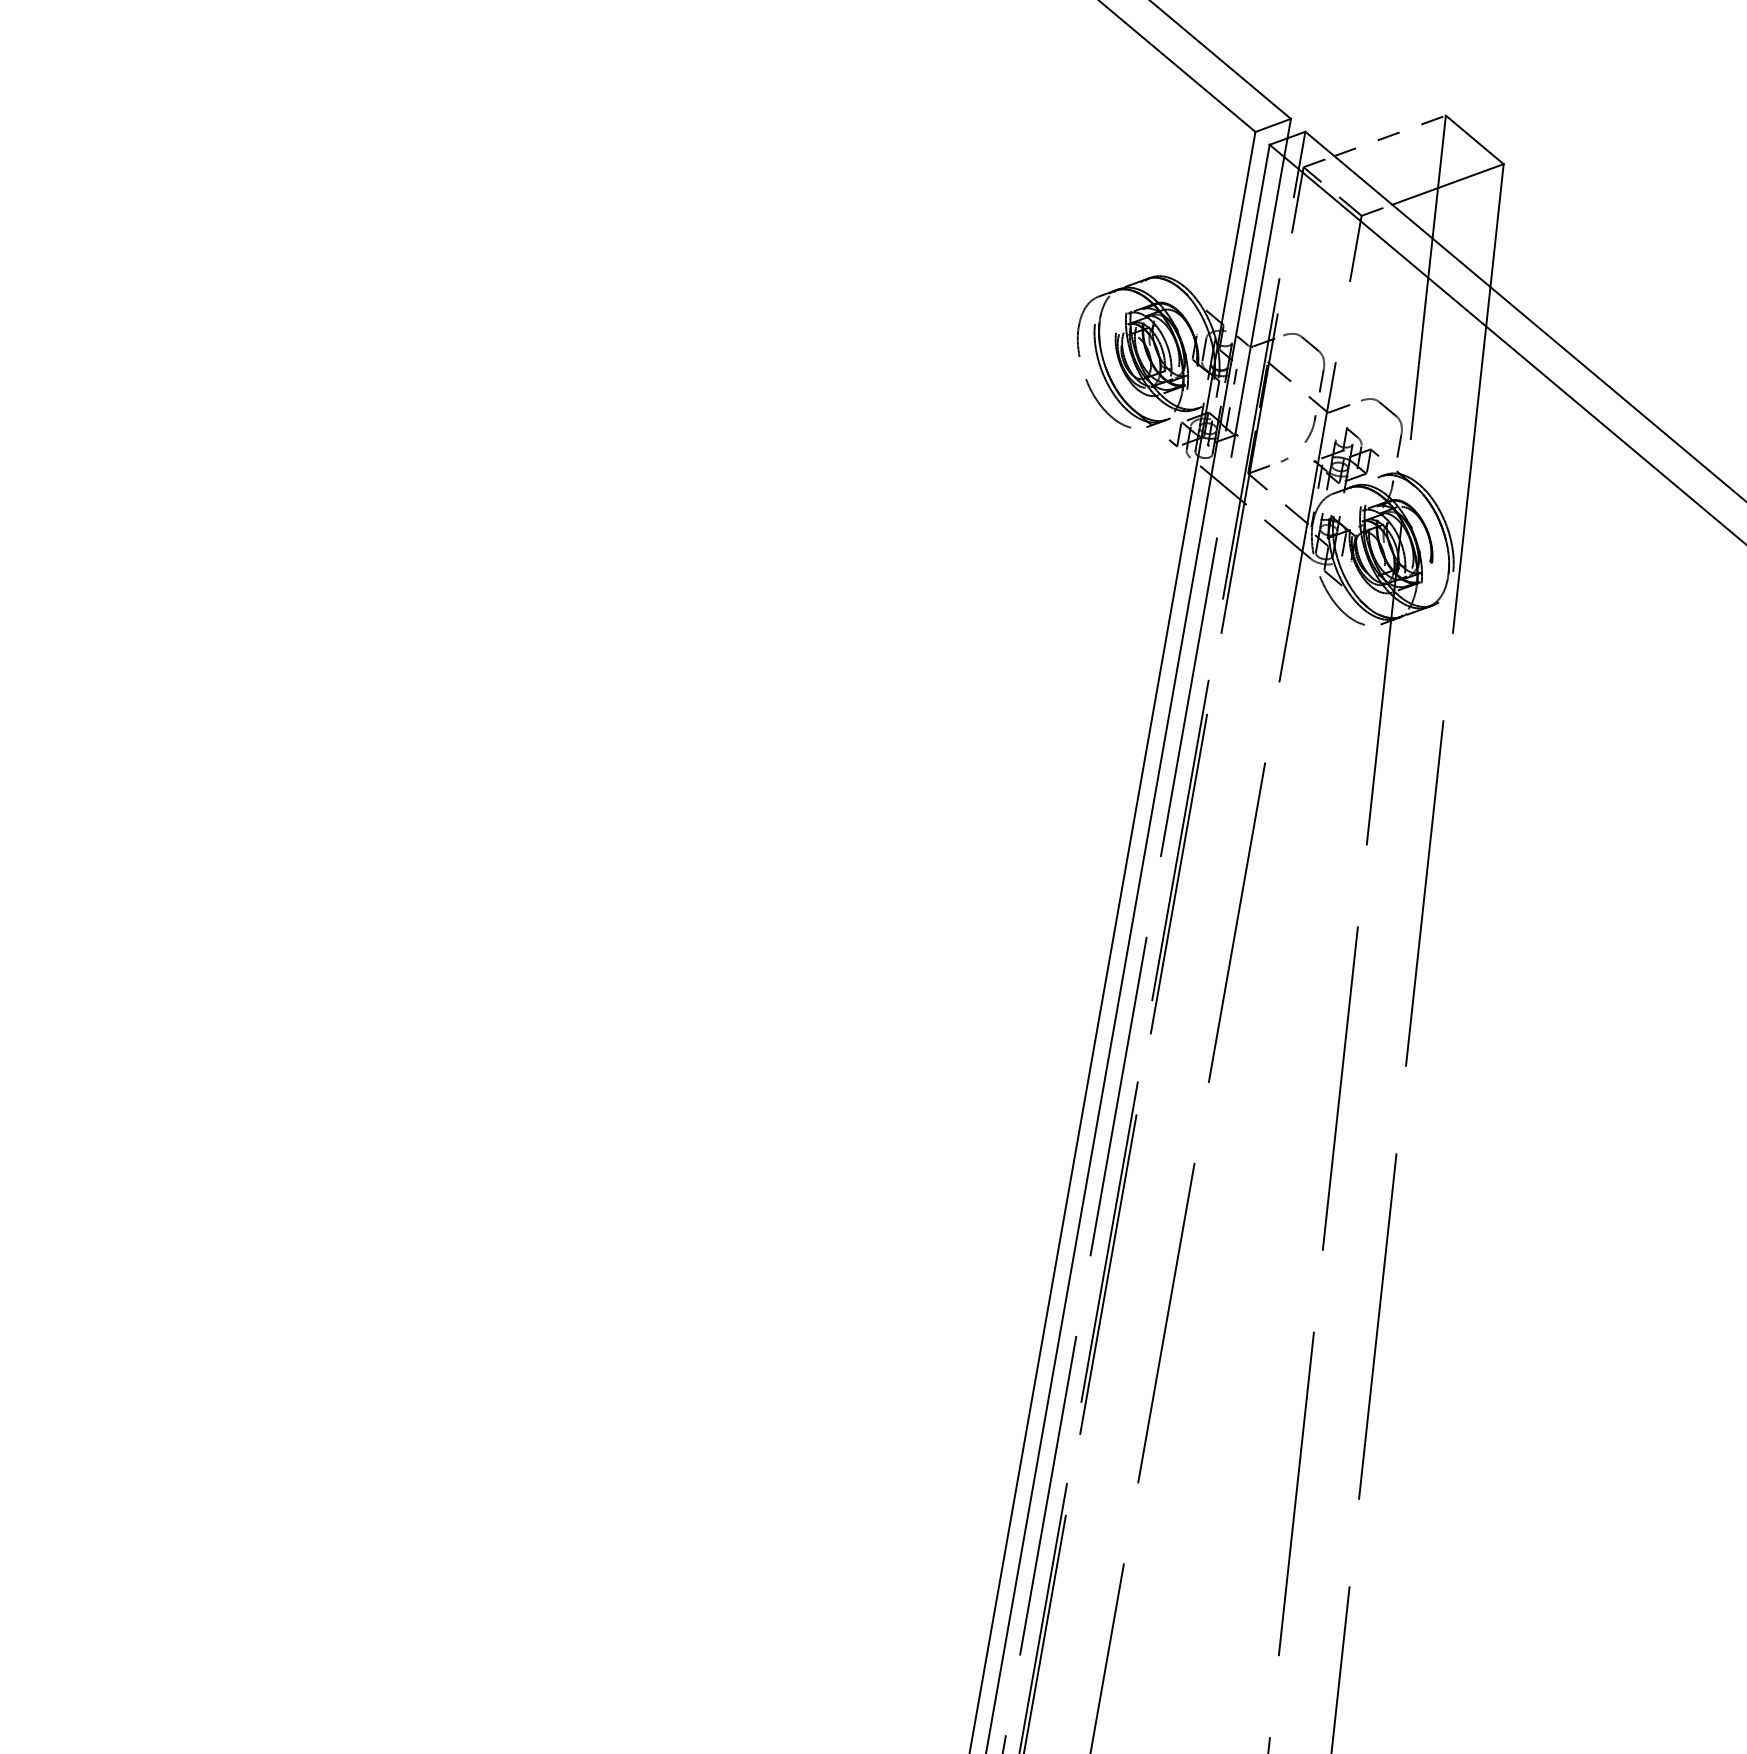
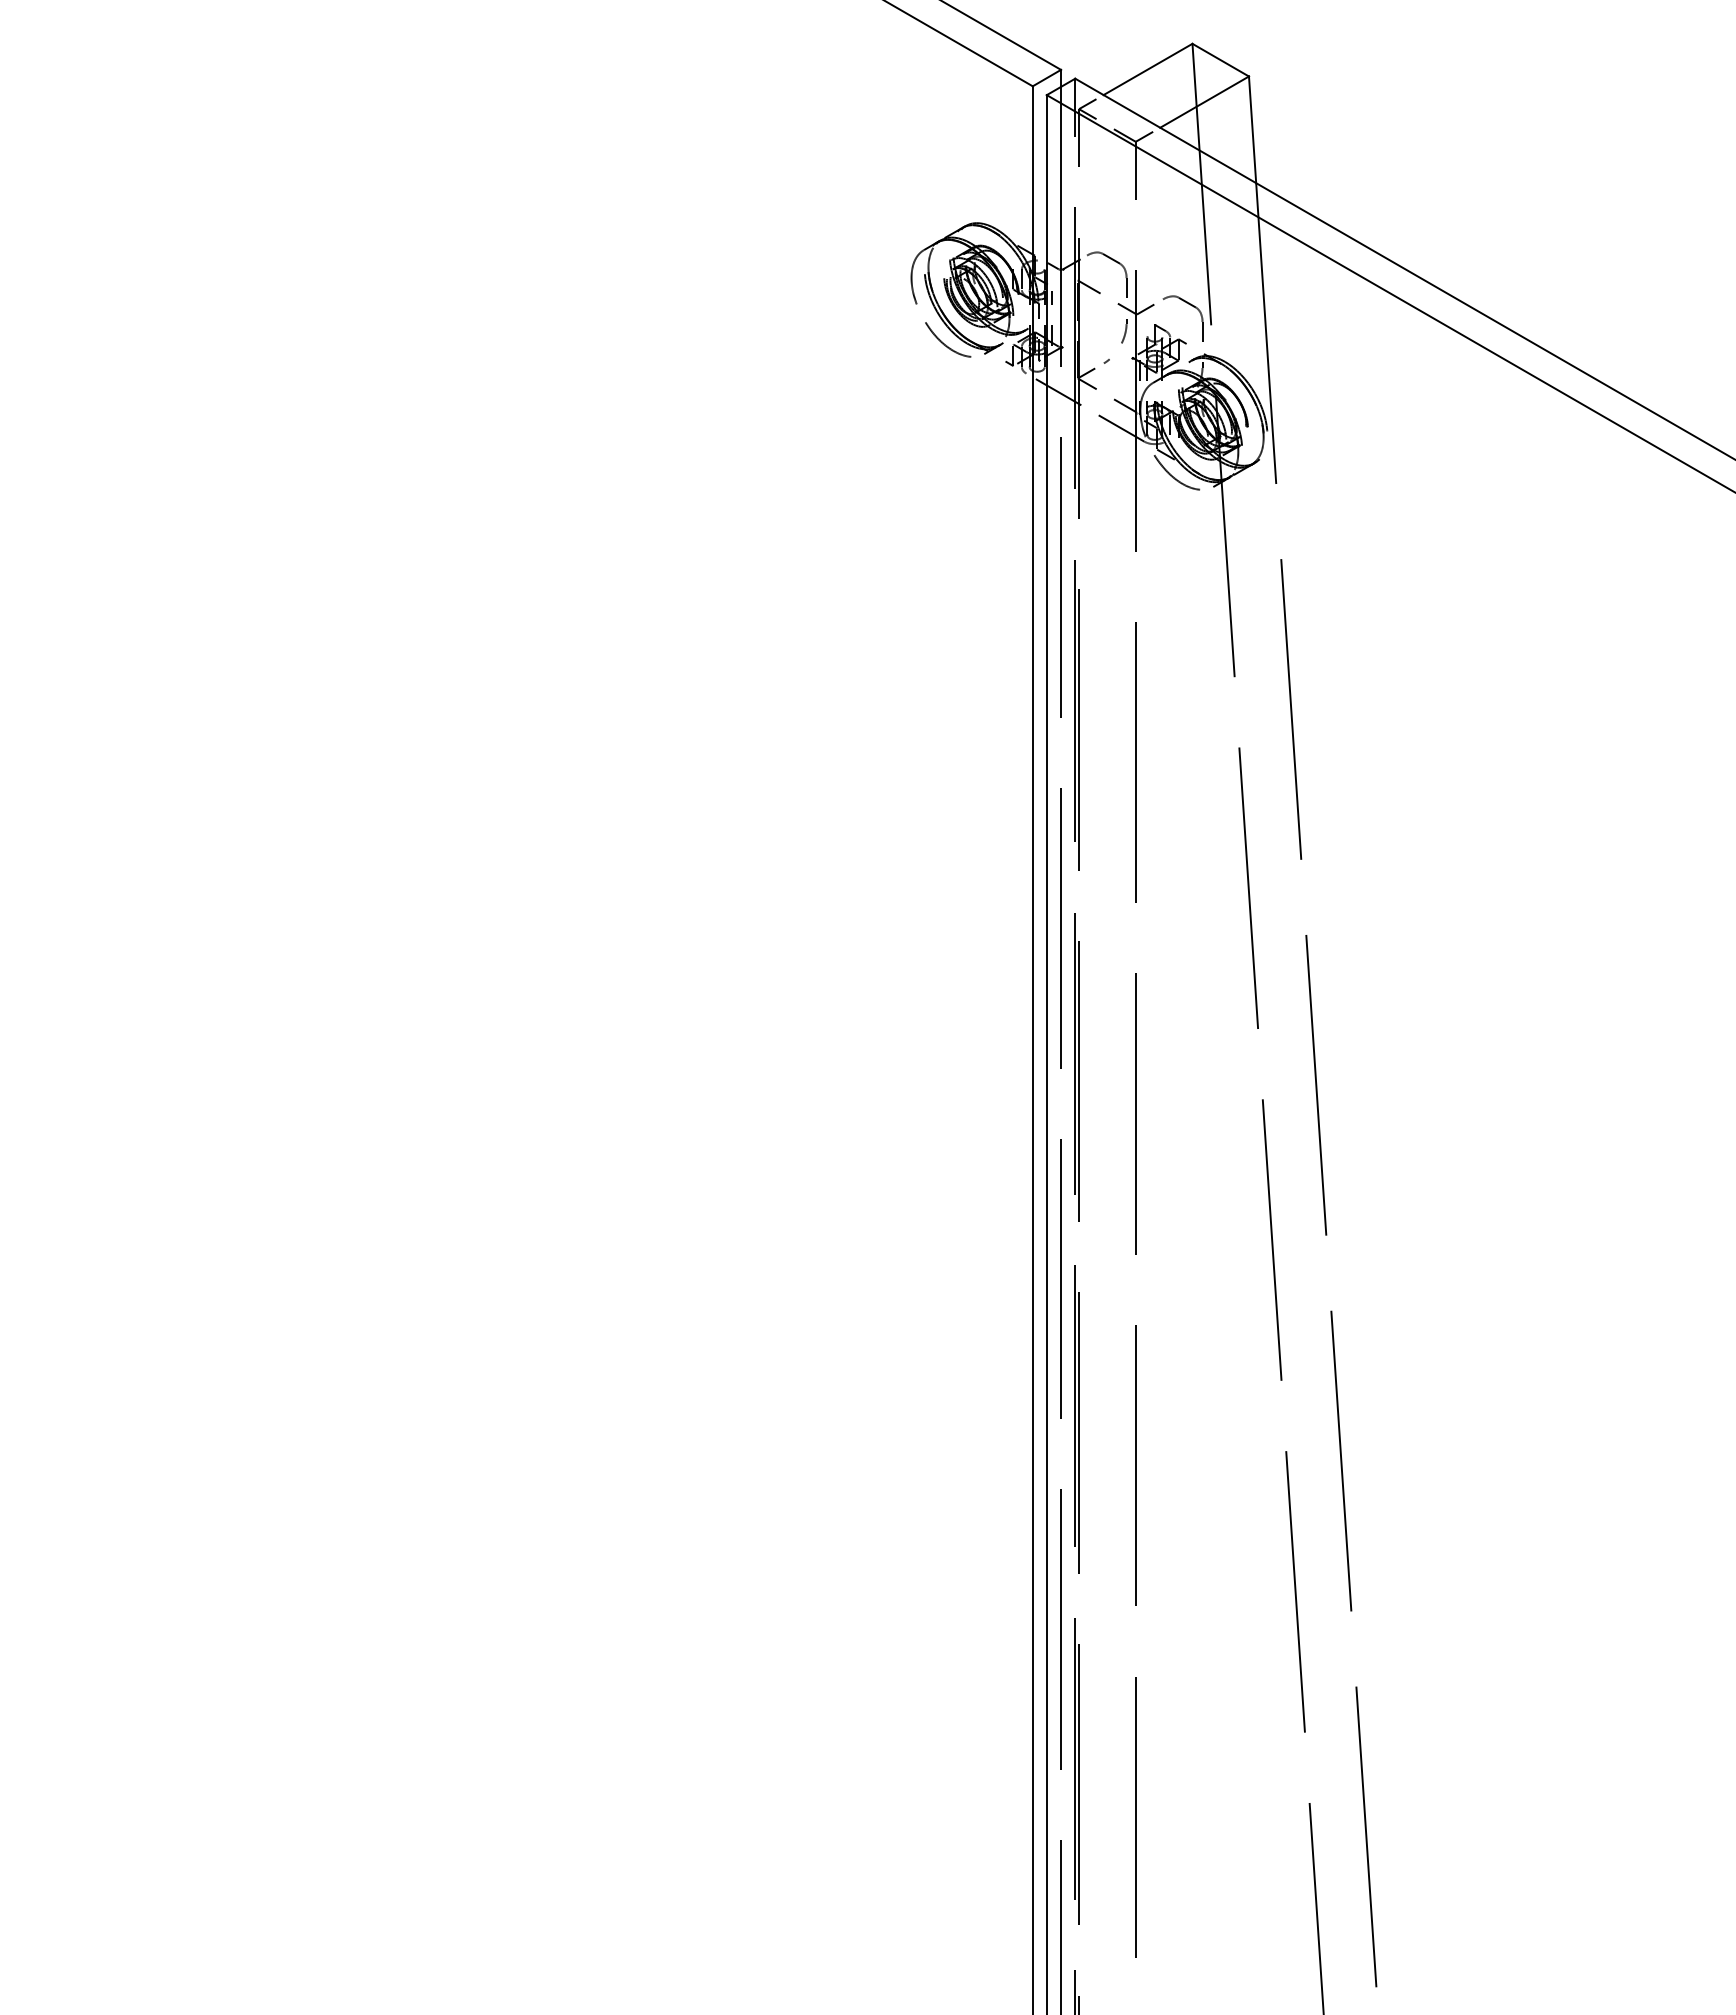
line: (1390, 136) -> (1148, 69), dashed -> solid

